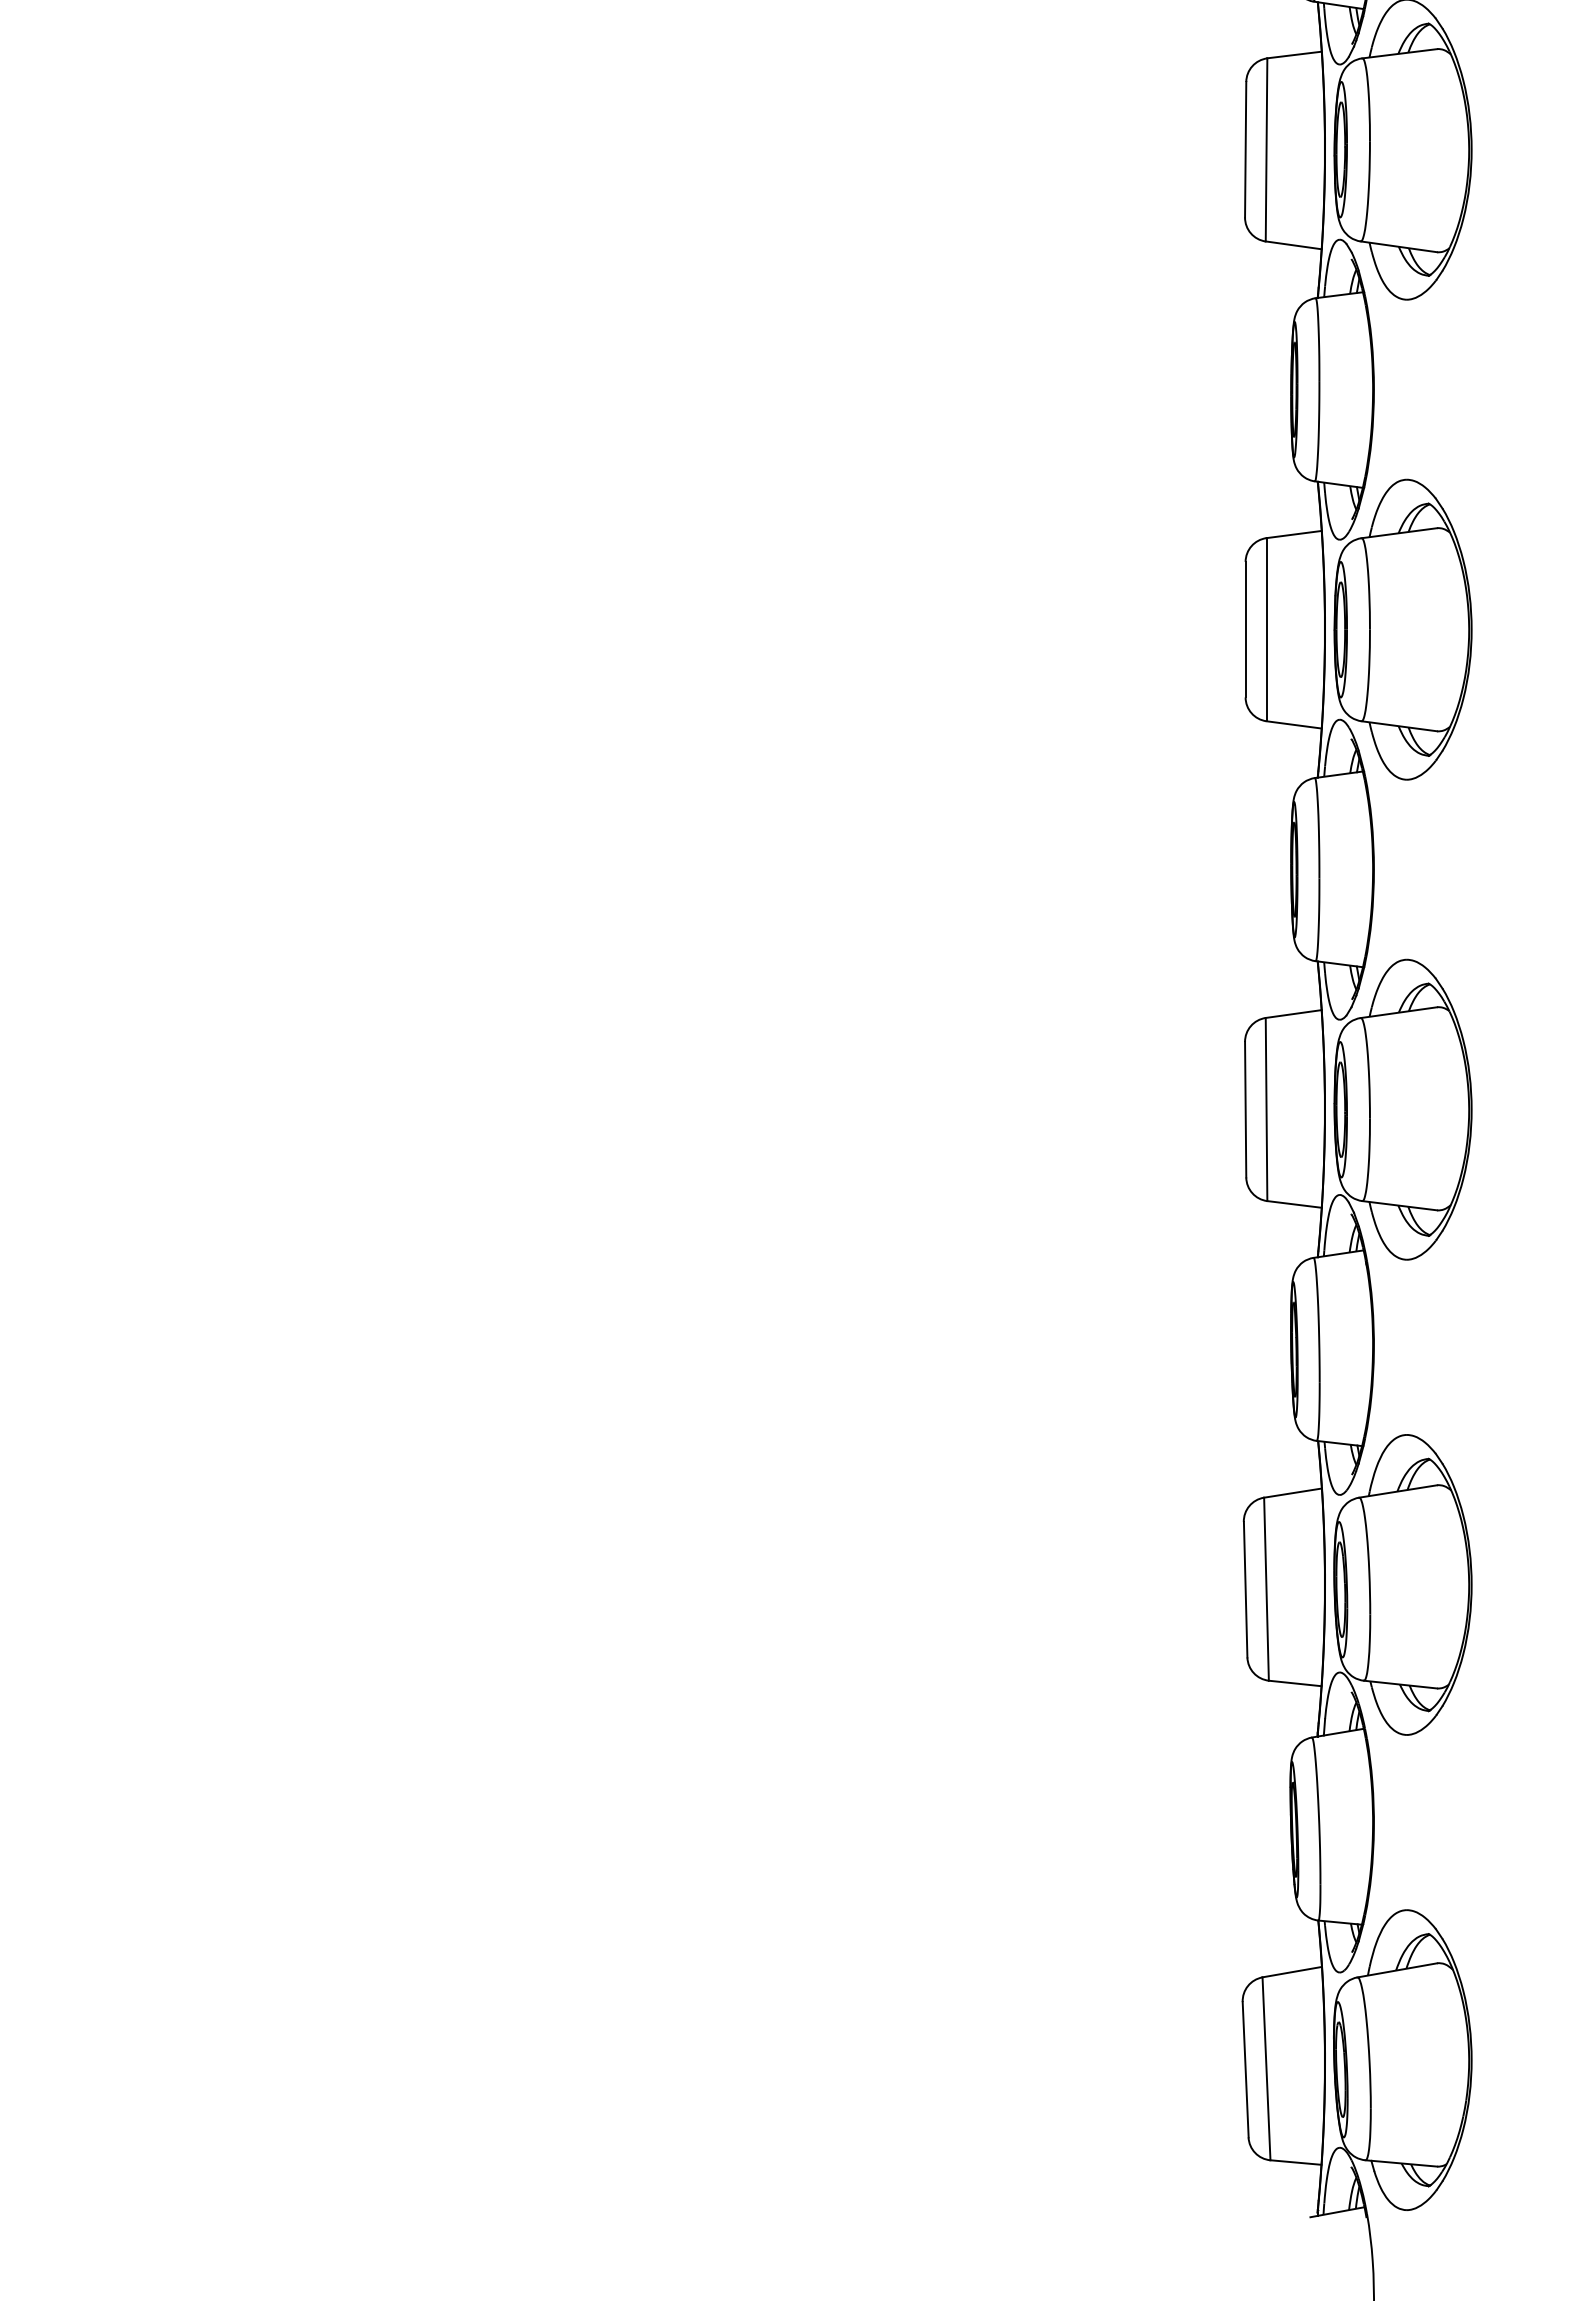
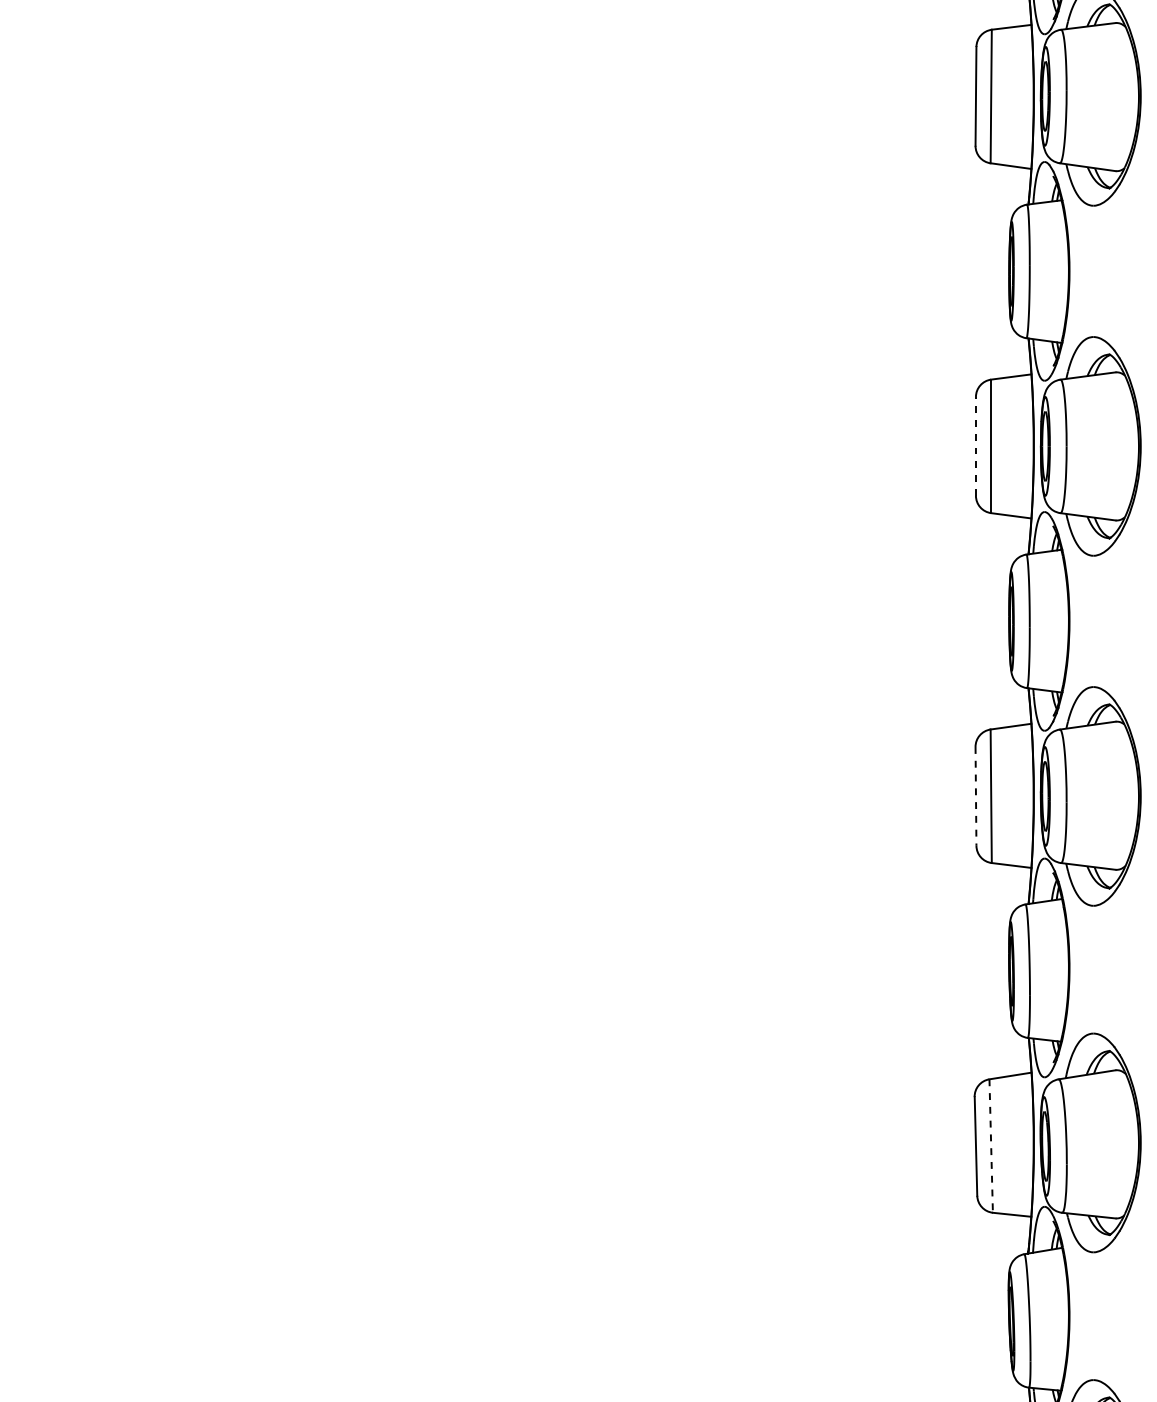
line: (1245, 629) -> (975, 446), solid -> dashed
line: (1245, 1109) -> (975, 796), solid -> dashed
line: (1266, 1589) -> (991, 1146), solid -> dashed

